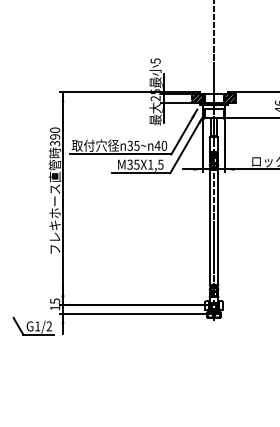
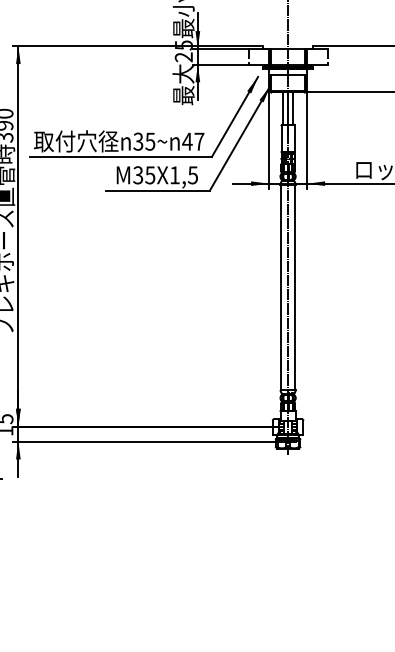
hatch: (197, 97) -> (258, 55), removed
hatch: (230, 97) -> (317, 55), removed
text: (164, 145) -> (199, 141), 40 -> 47

